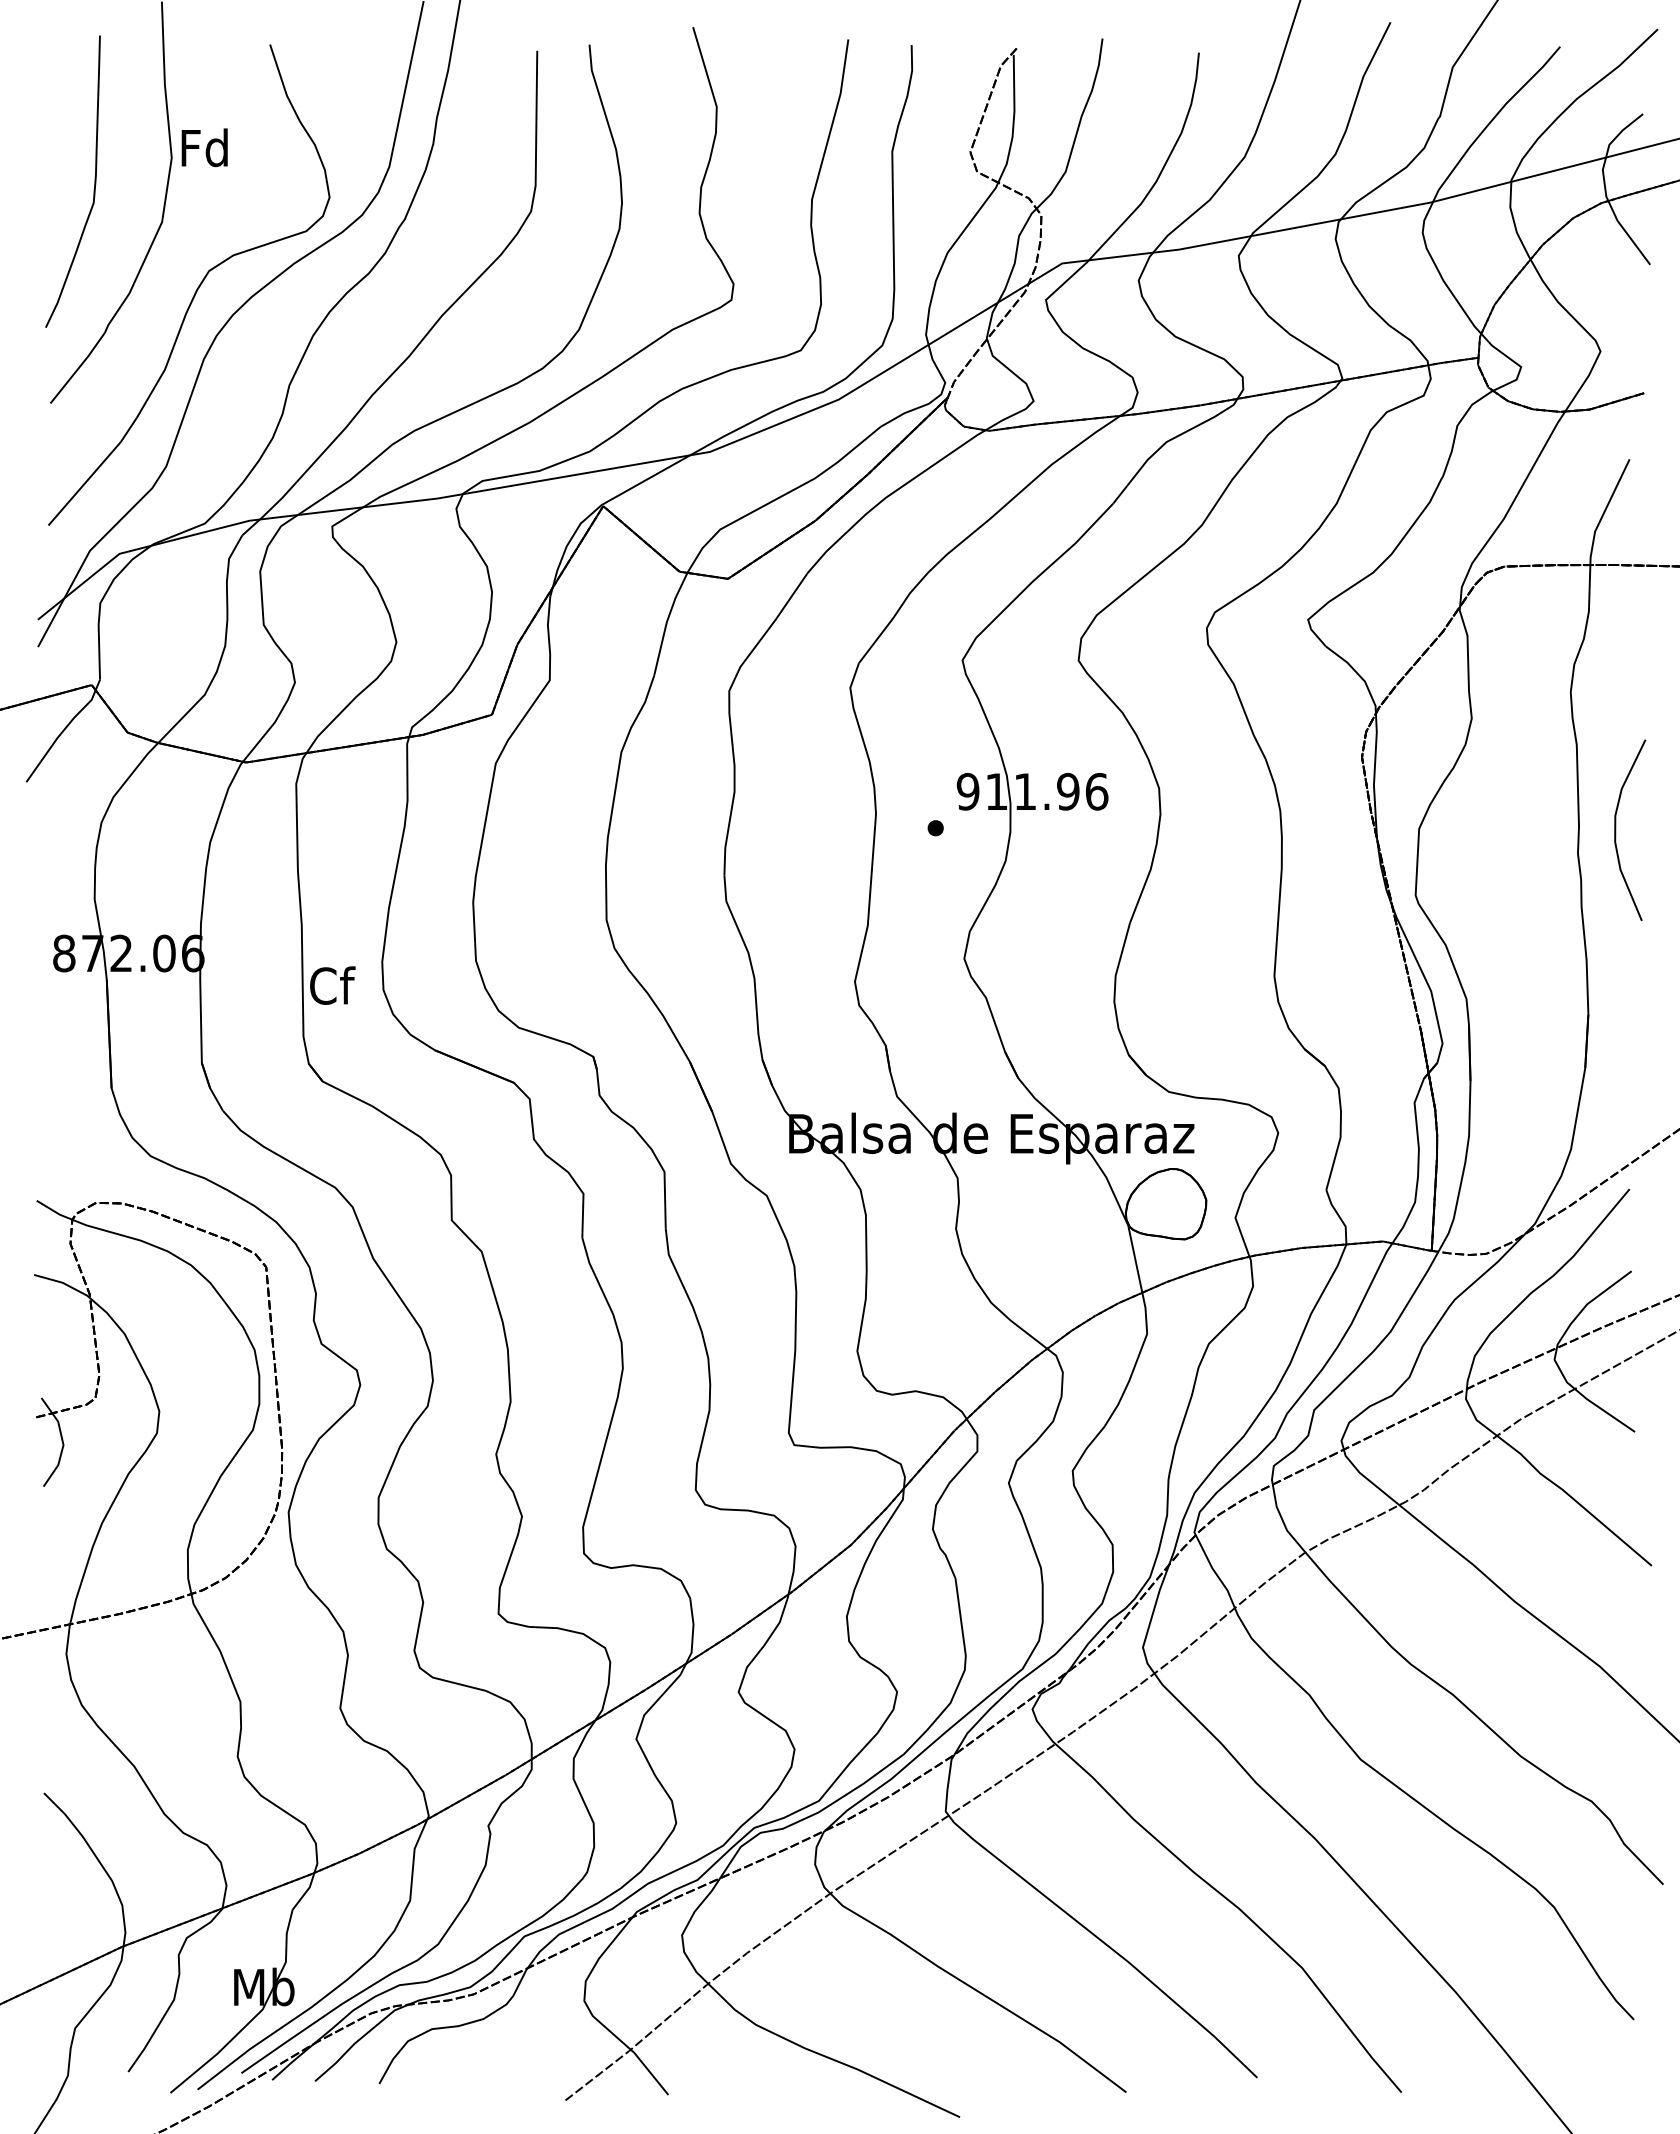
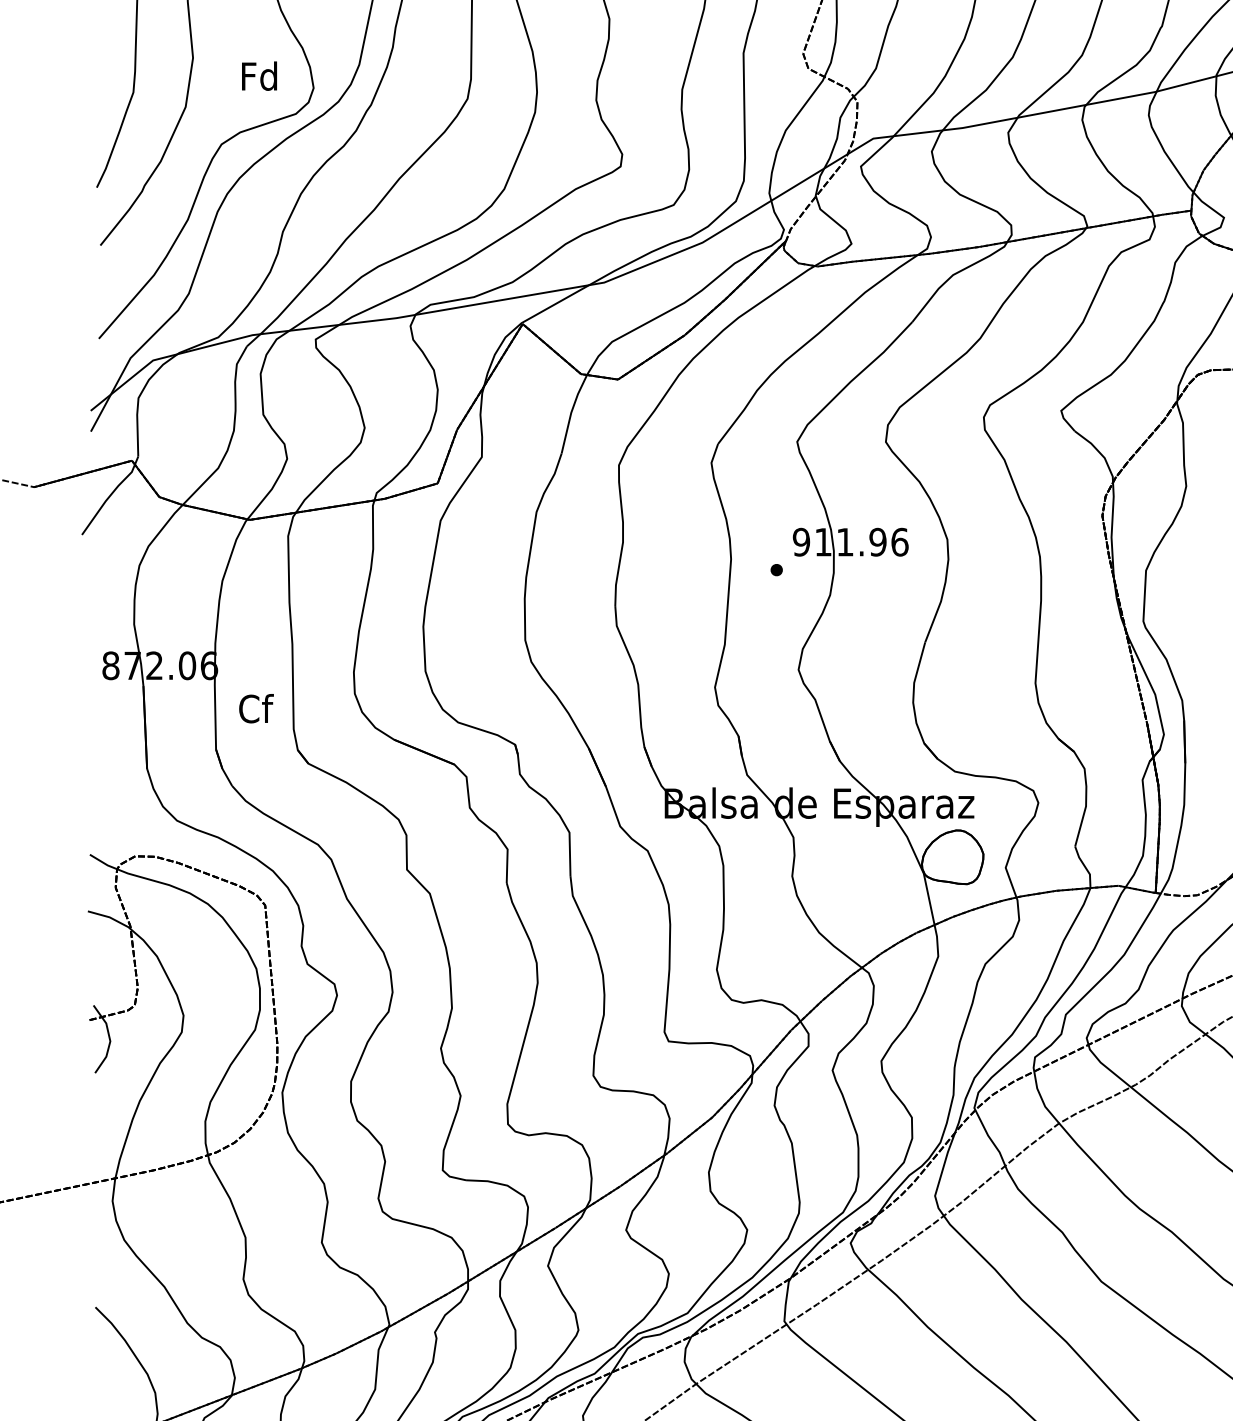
text: (204, 147) -> (259, 75), moved
text: (332, 985) -> (256, 708), moved

